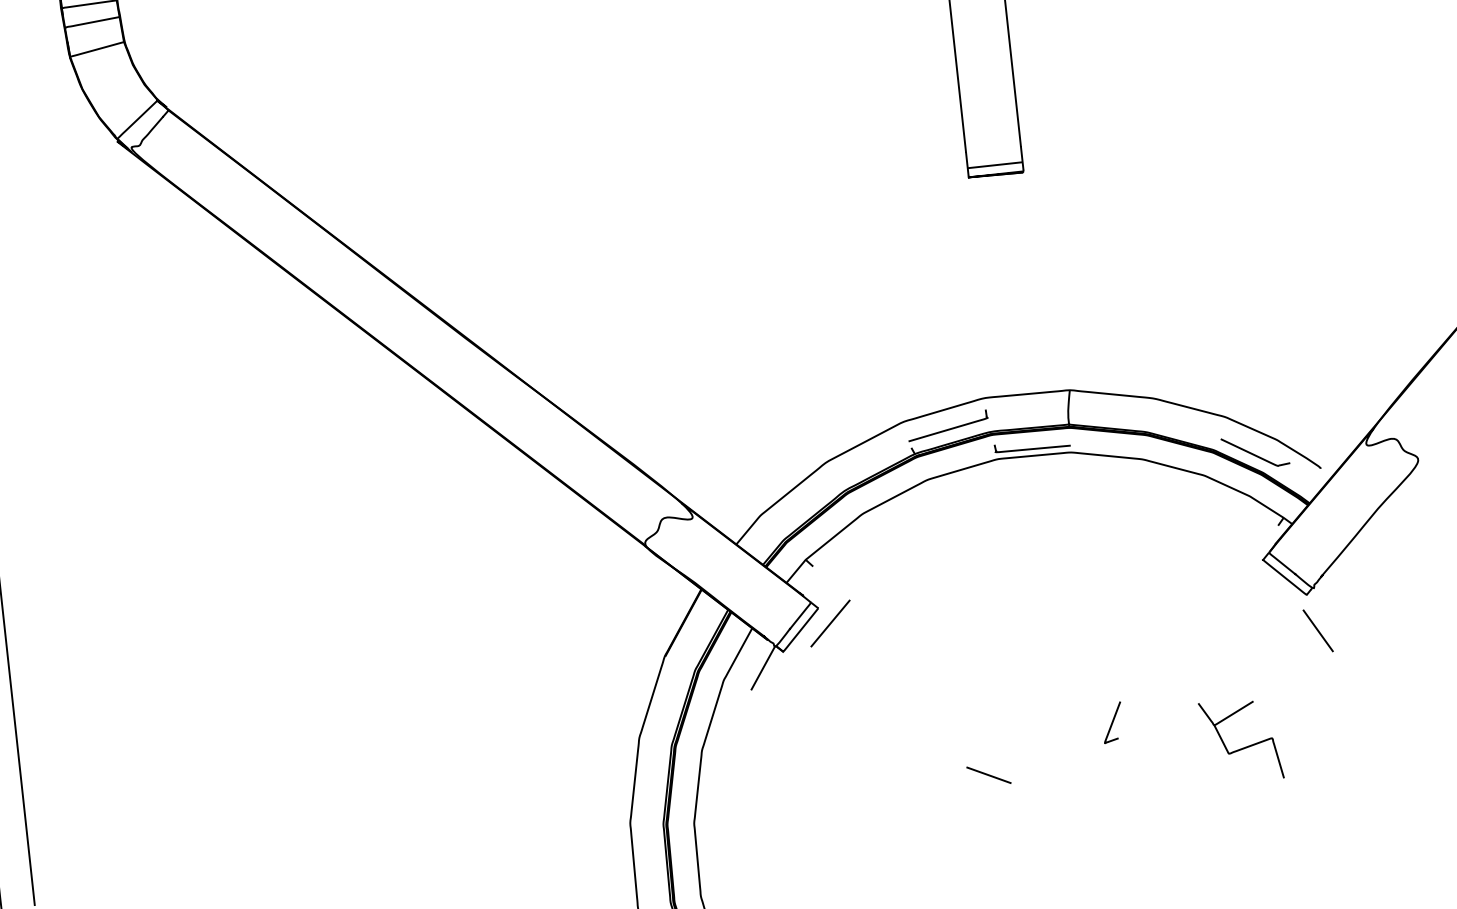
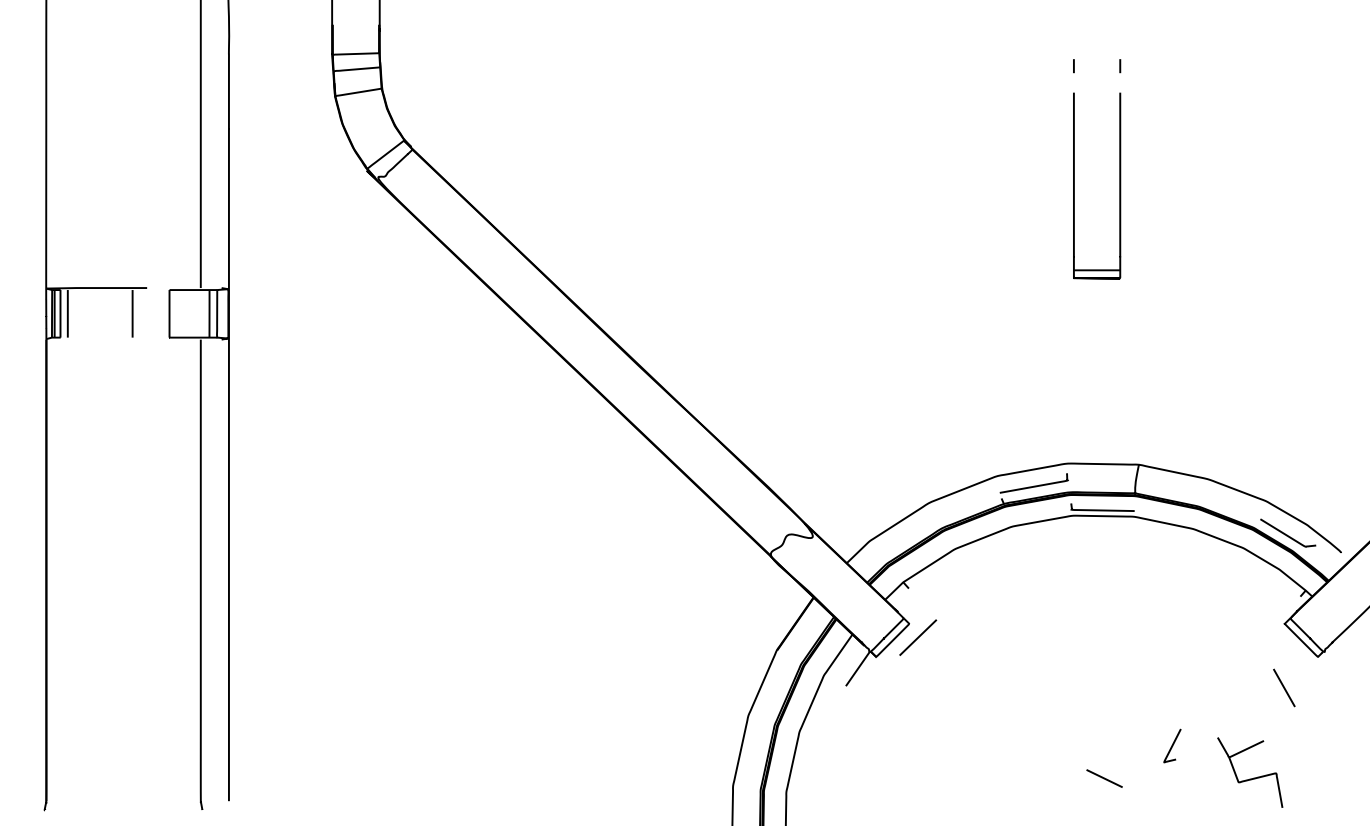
line: (1318, 630) -> (1284, 687), moved
curve: (1112, 722) -> (1172, 745), moved
line: (988, 775) -> (1104, 778), moved

